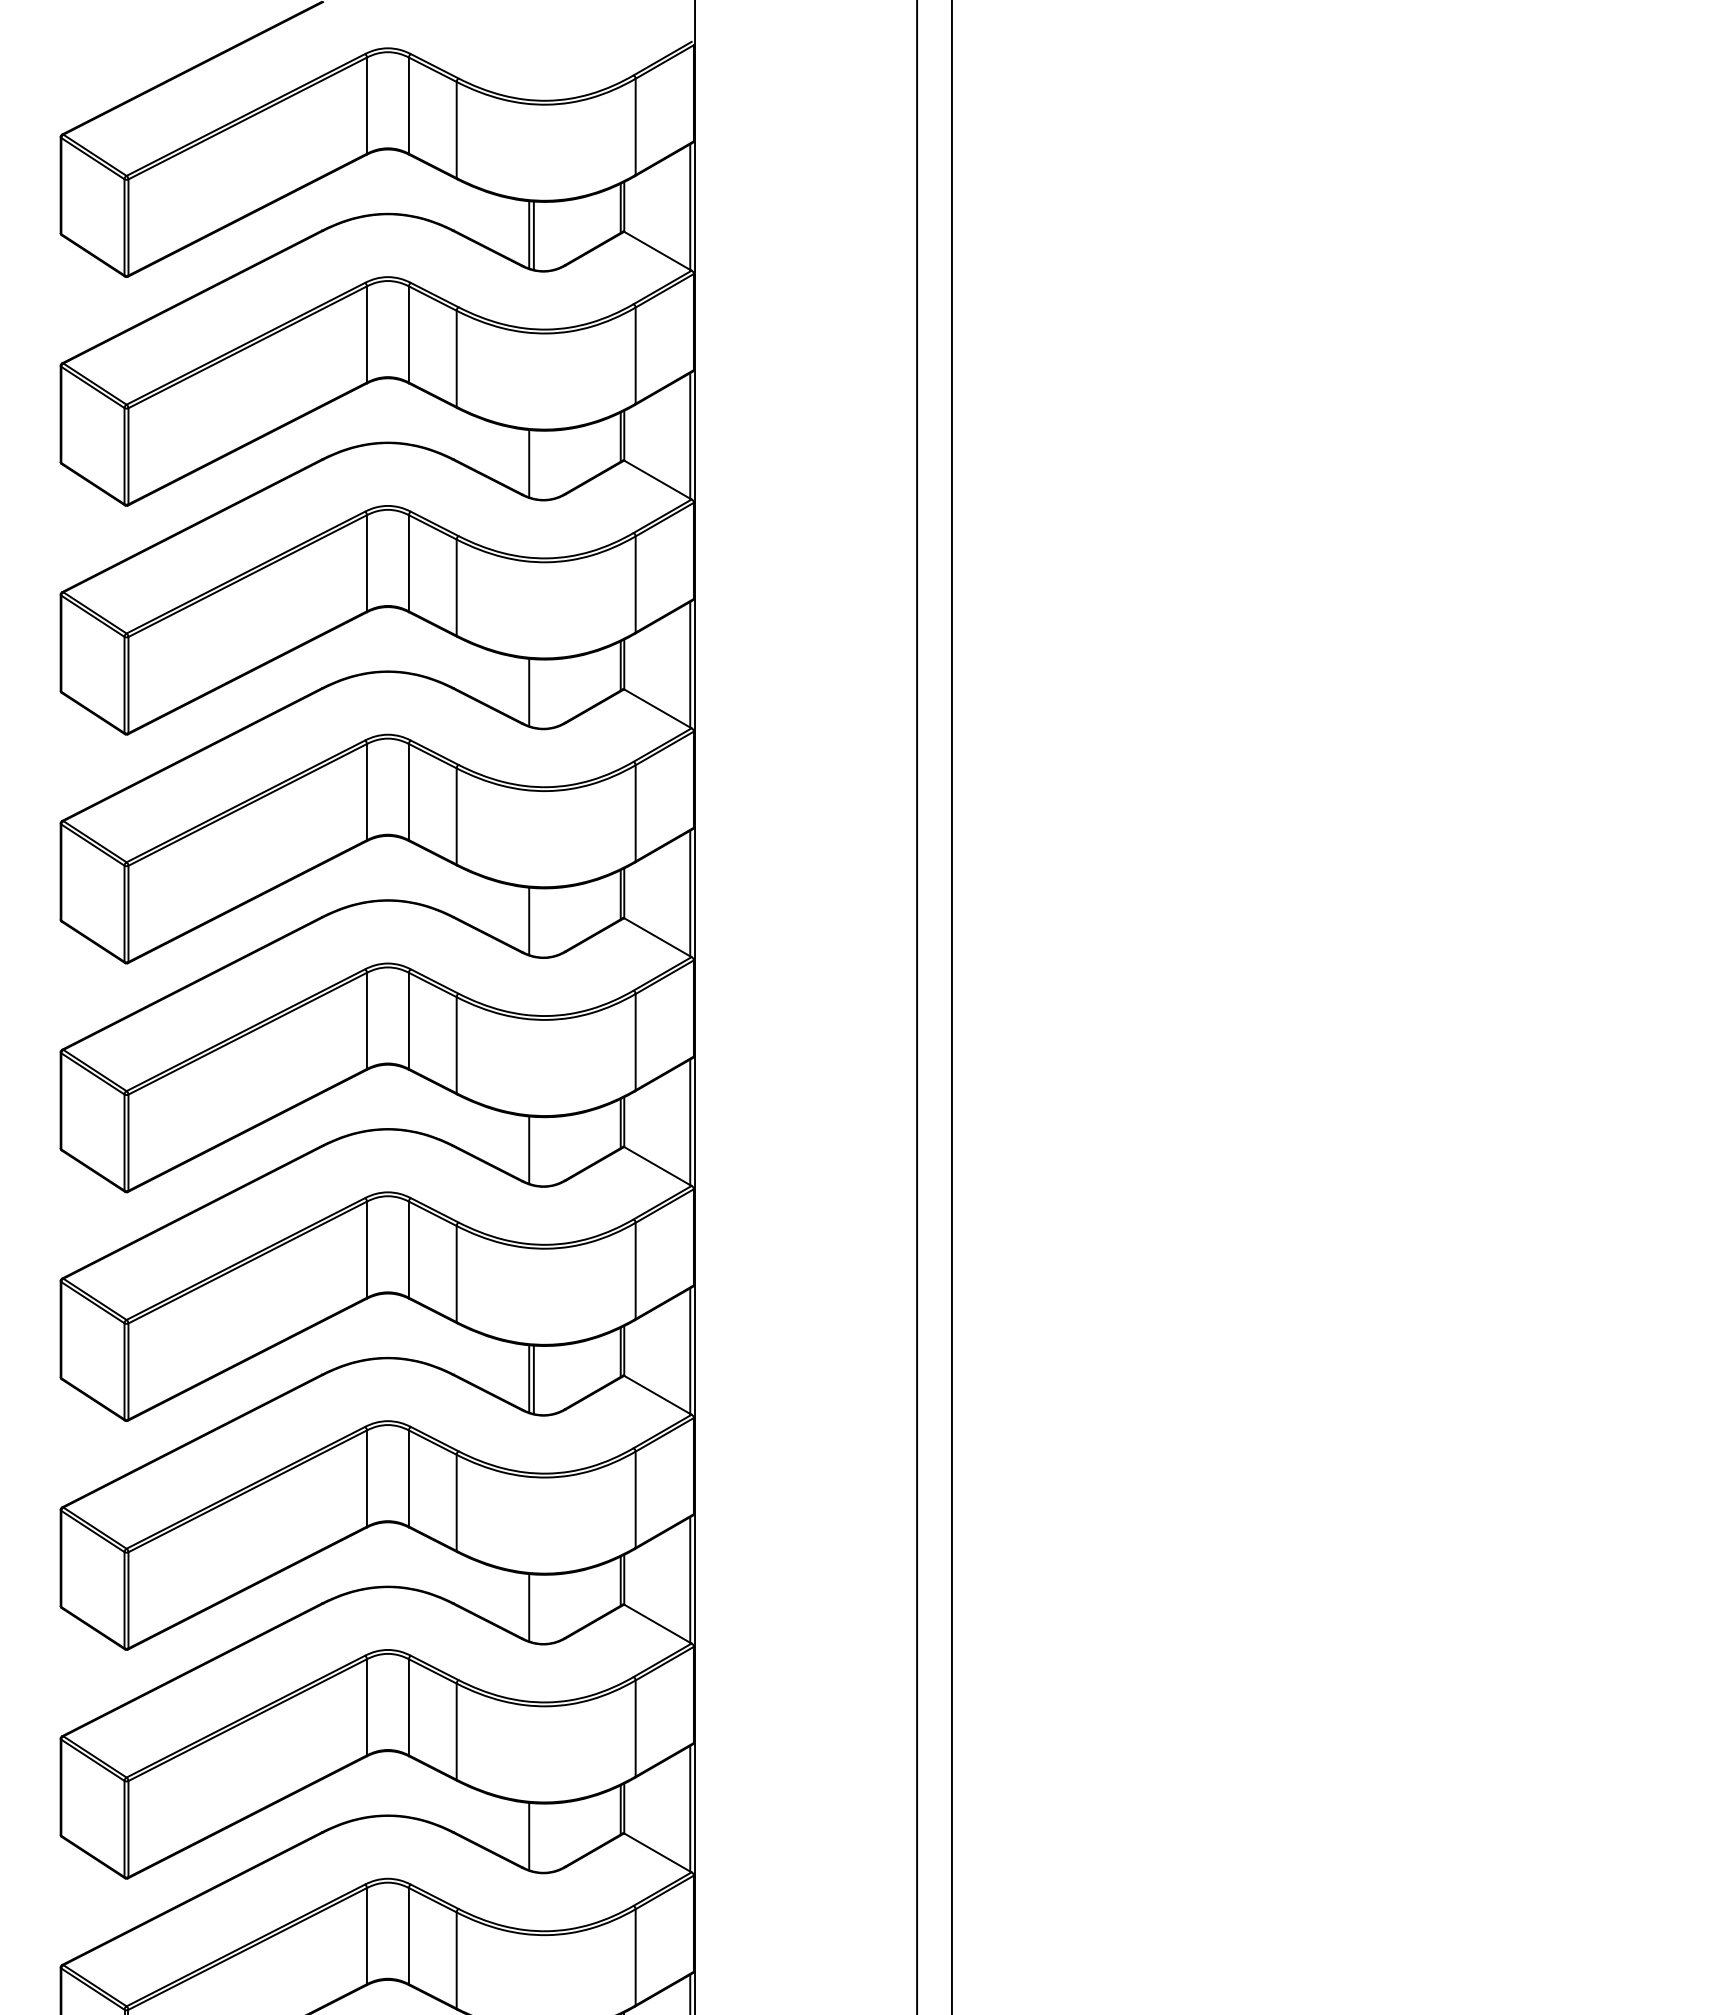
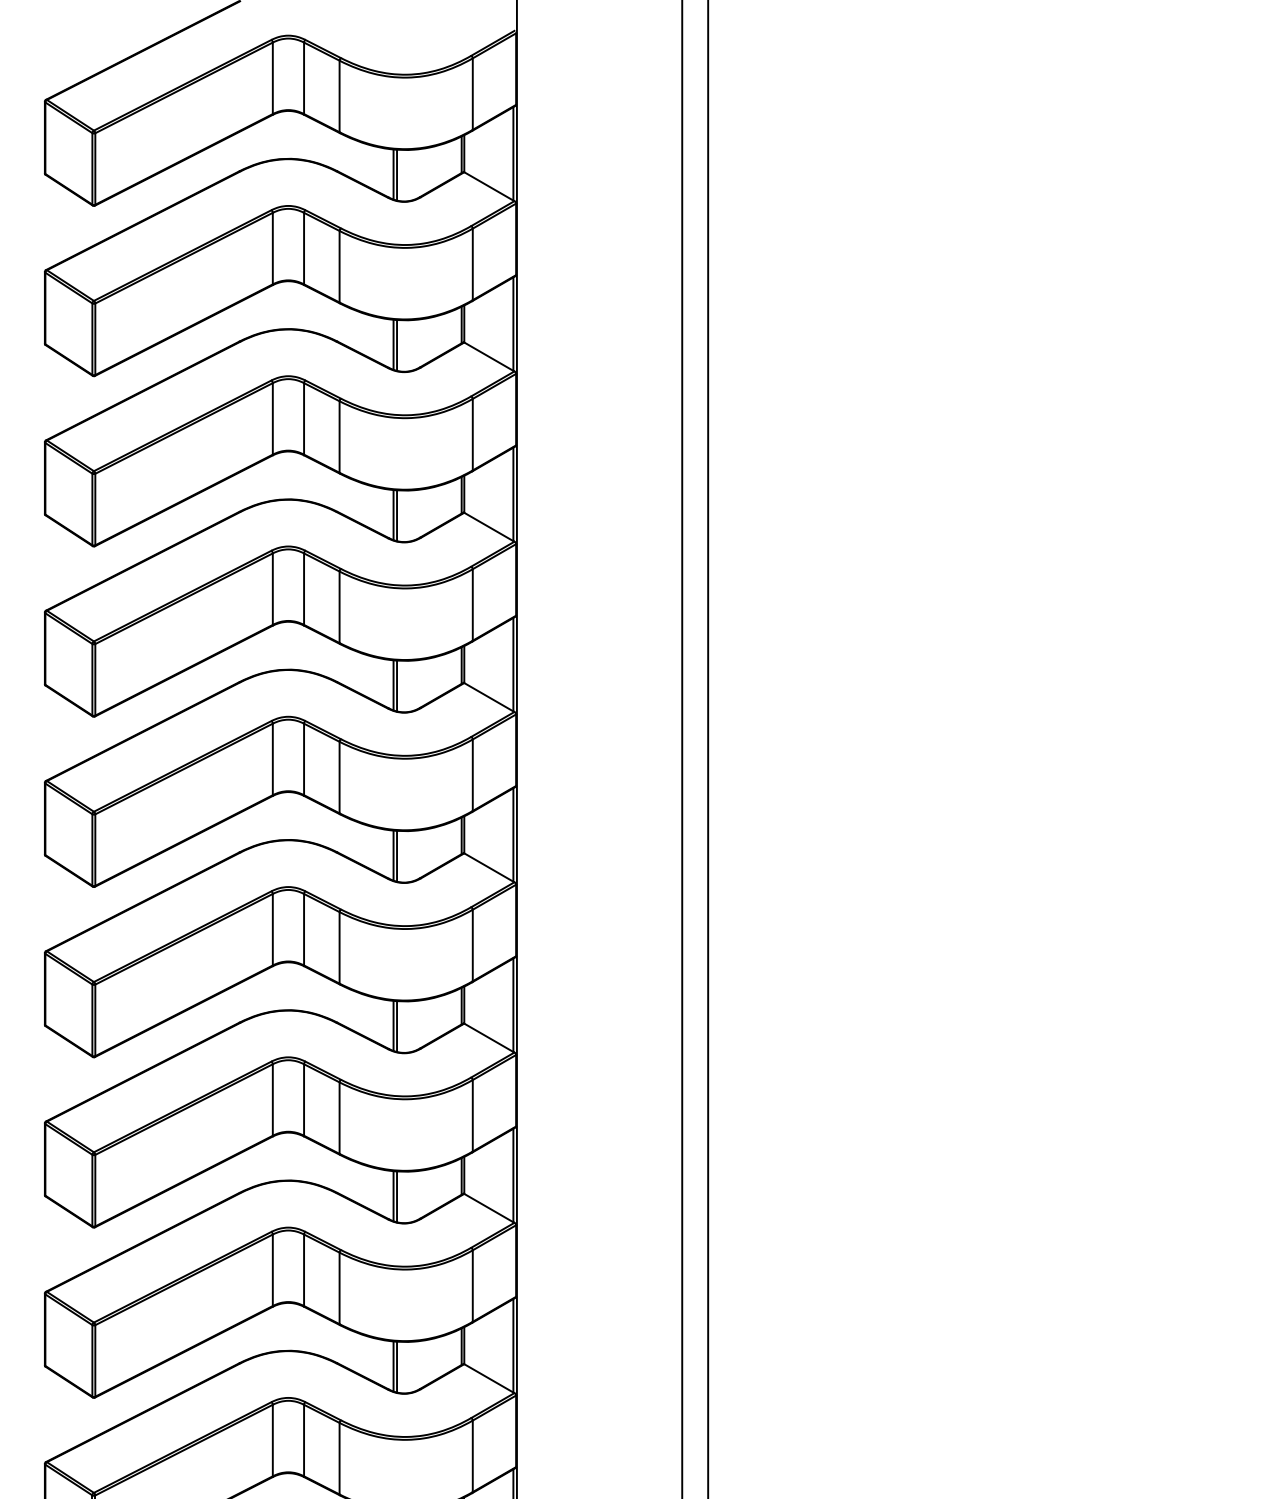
line: (533, 464) -> (396, 345), added
line: (533, 693) -> (396, 515), added
line: (533, 922) -> (396, 686), added
line: (533, 1150) -> (396, 855), added
line: (533, 1608) -> (396, 1196), added
line: (533, 1837) -> (396, 1367), added

